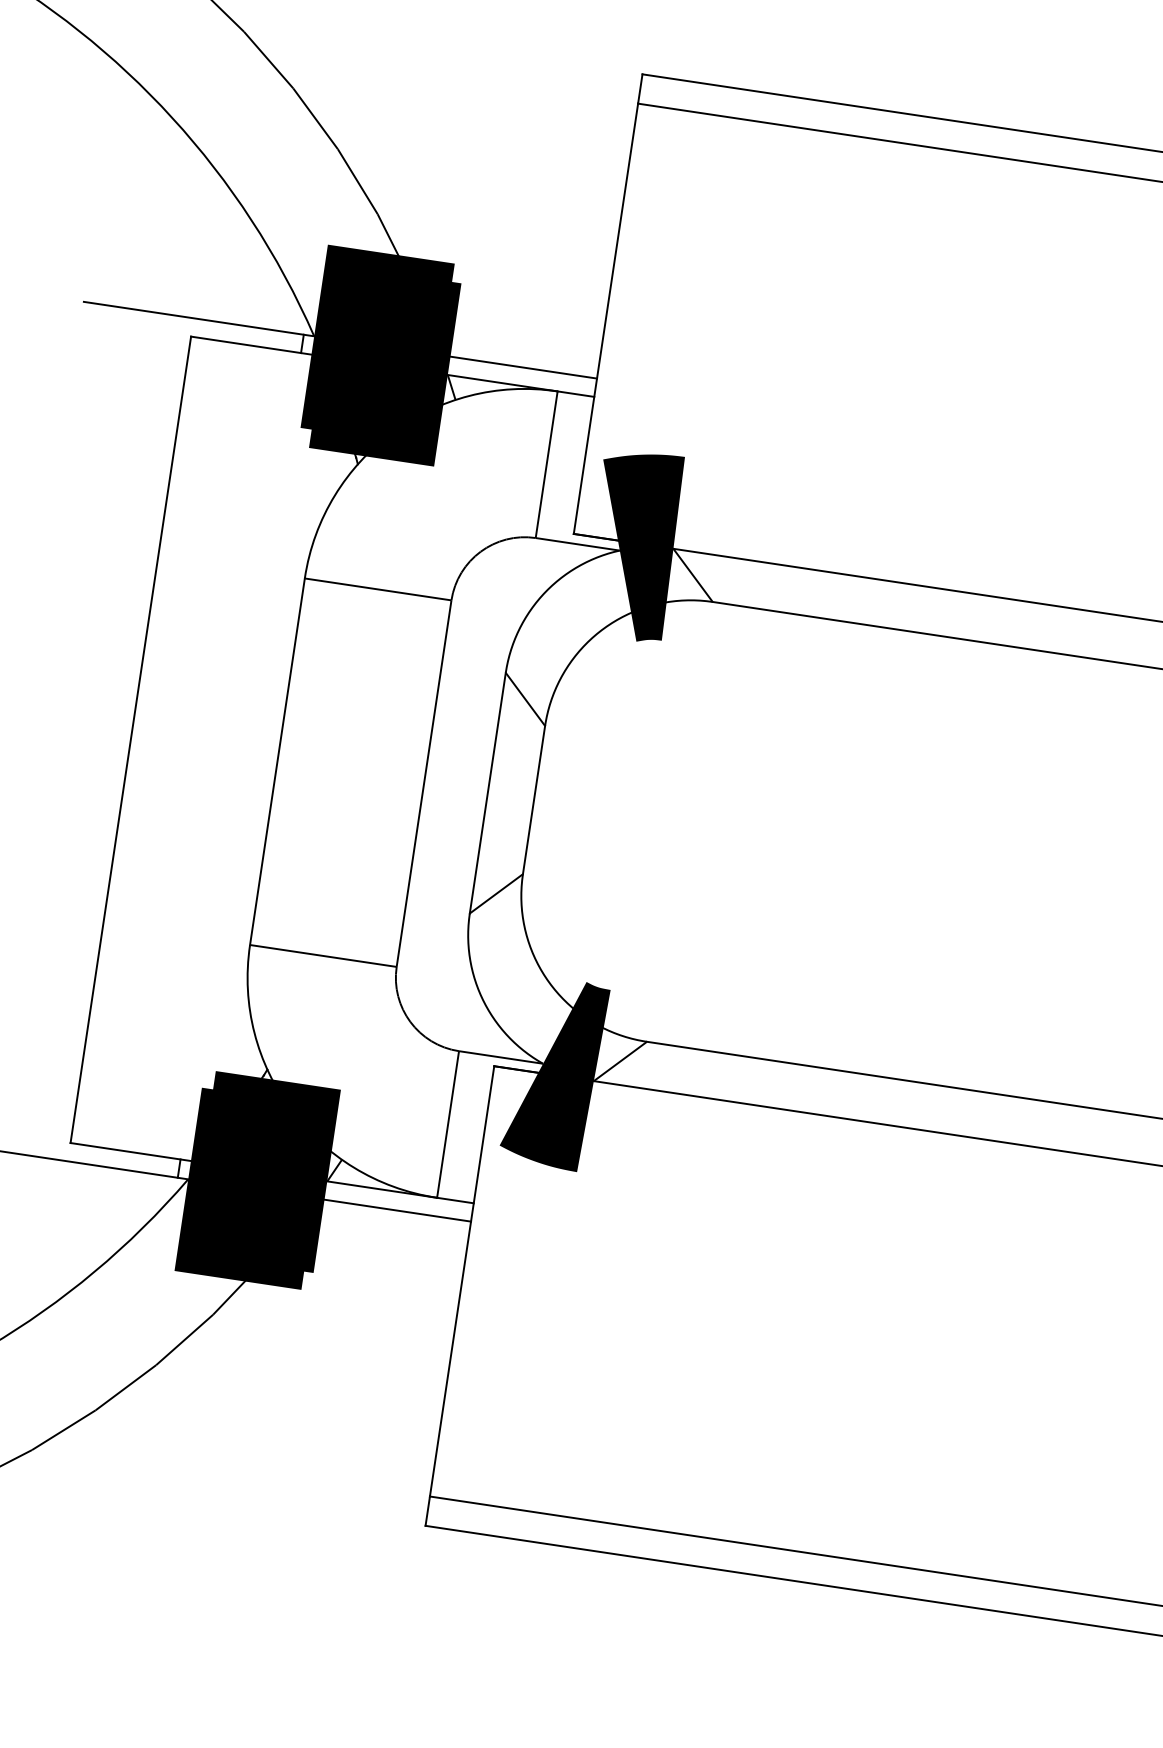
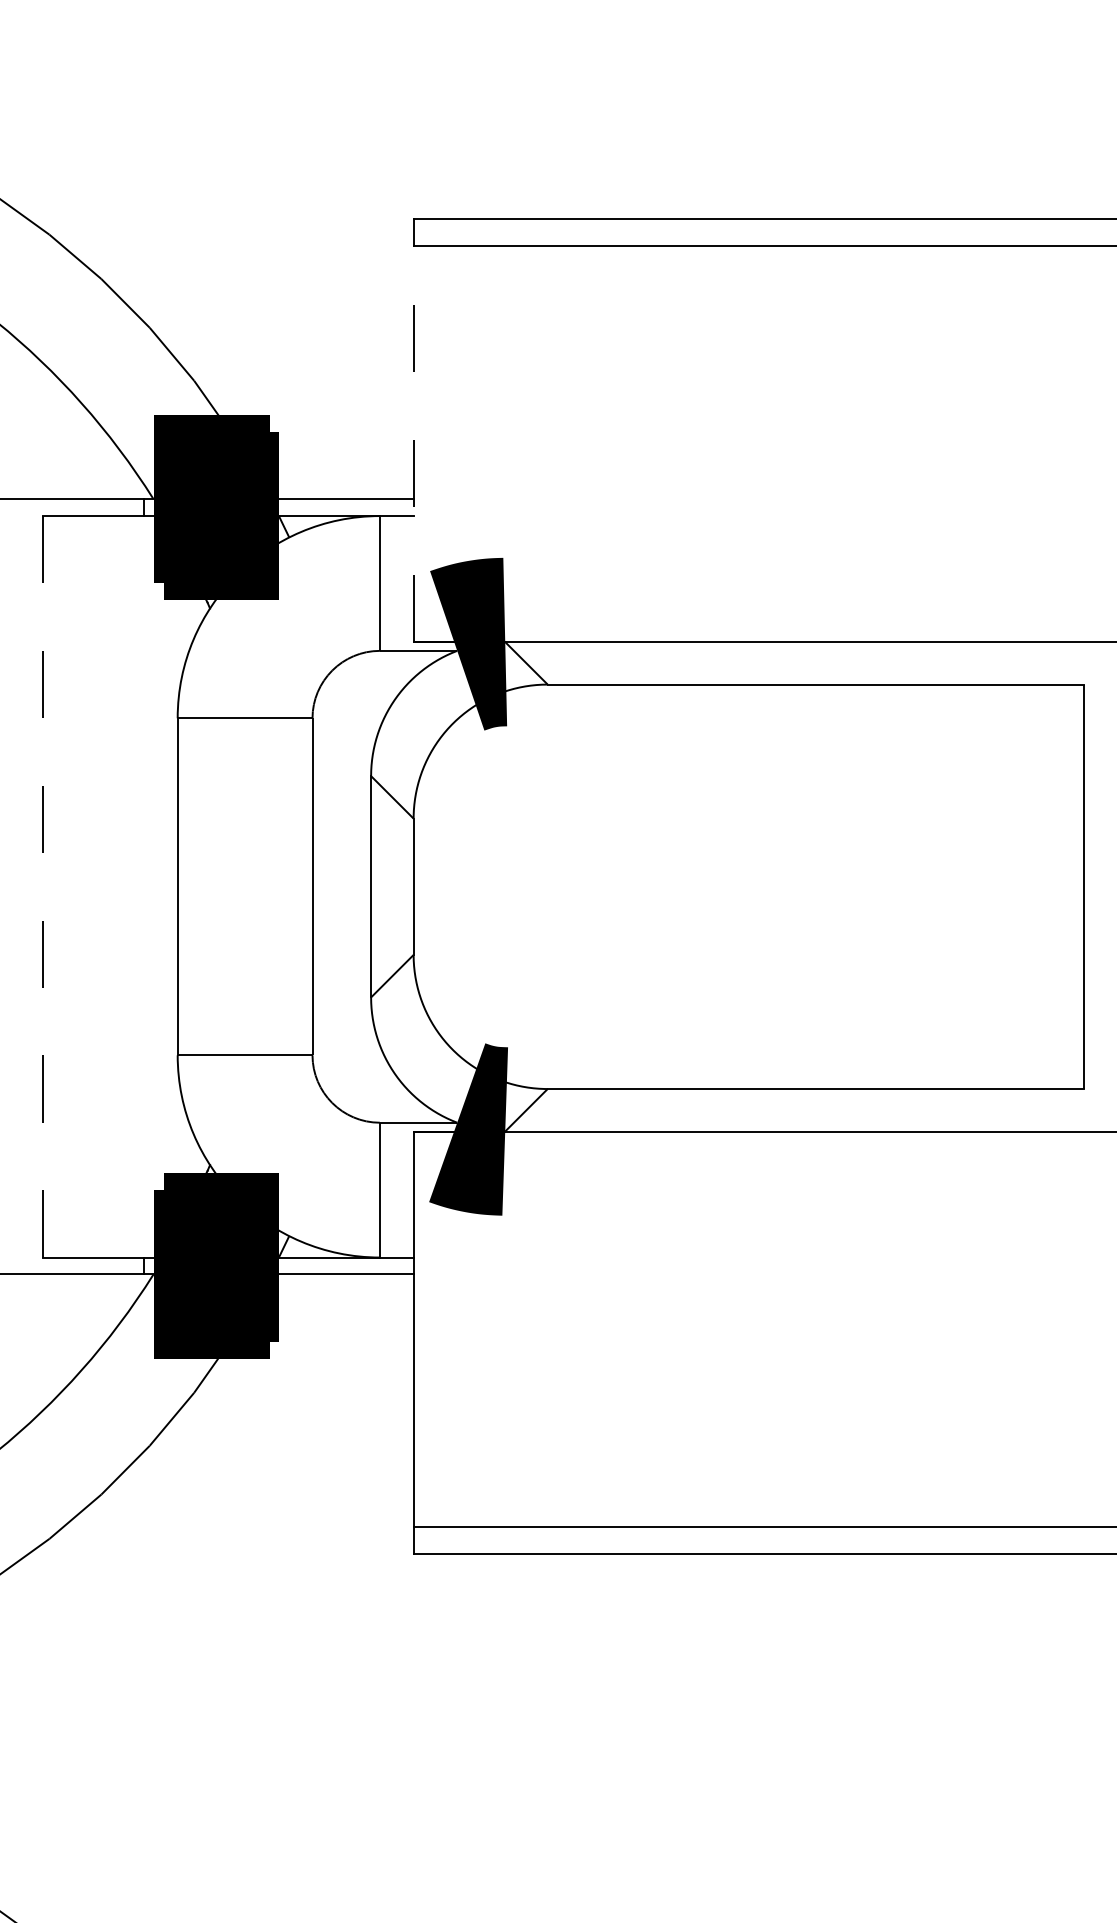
line: (605, 319) -> (413, 444), solid -> dashed
line: (130, 739) -> (42, 886), solid -> dashed

